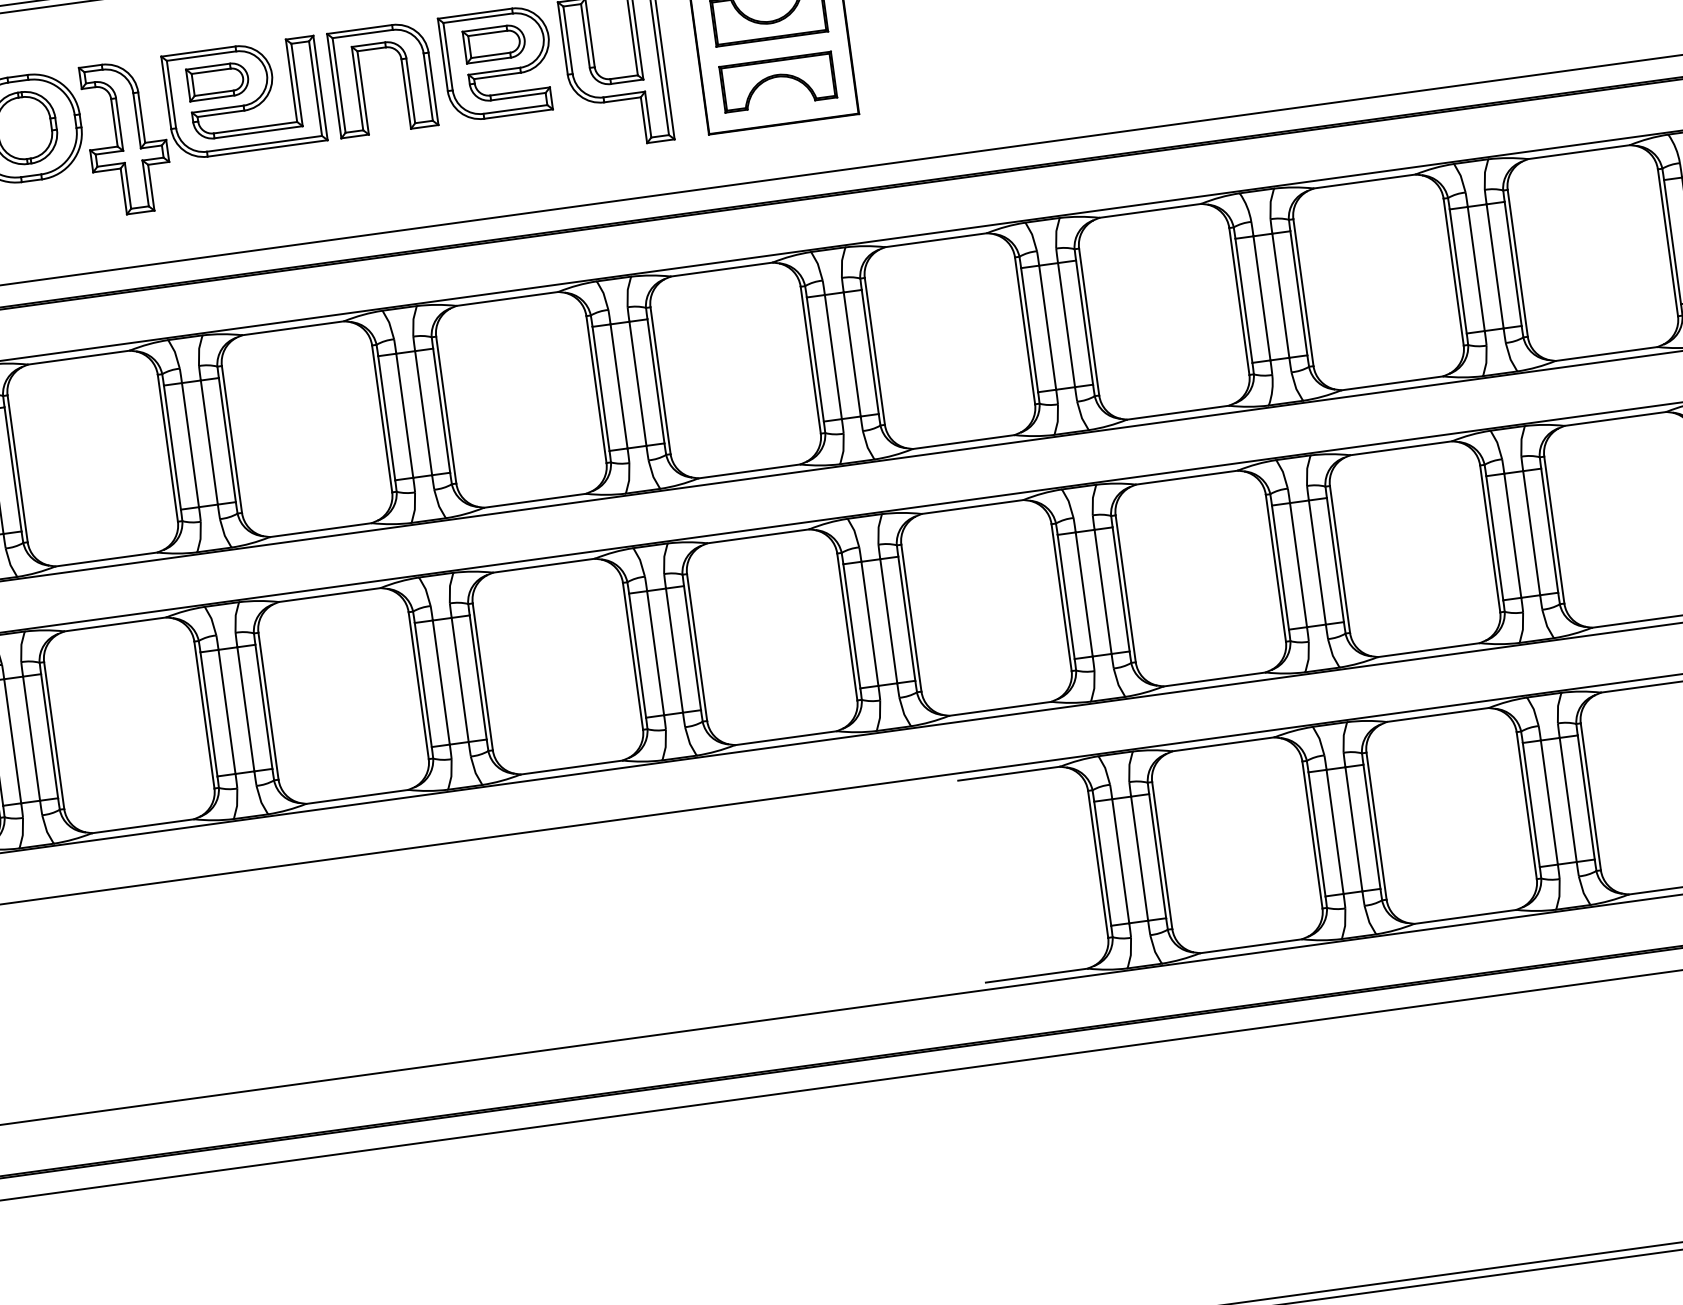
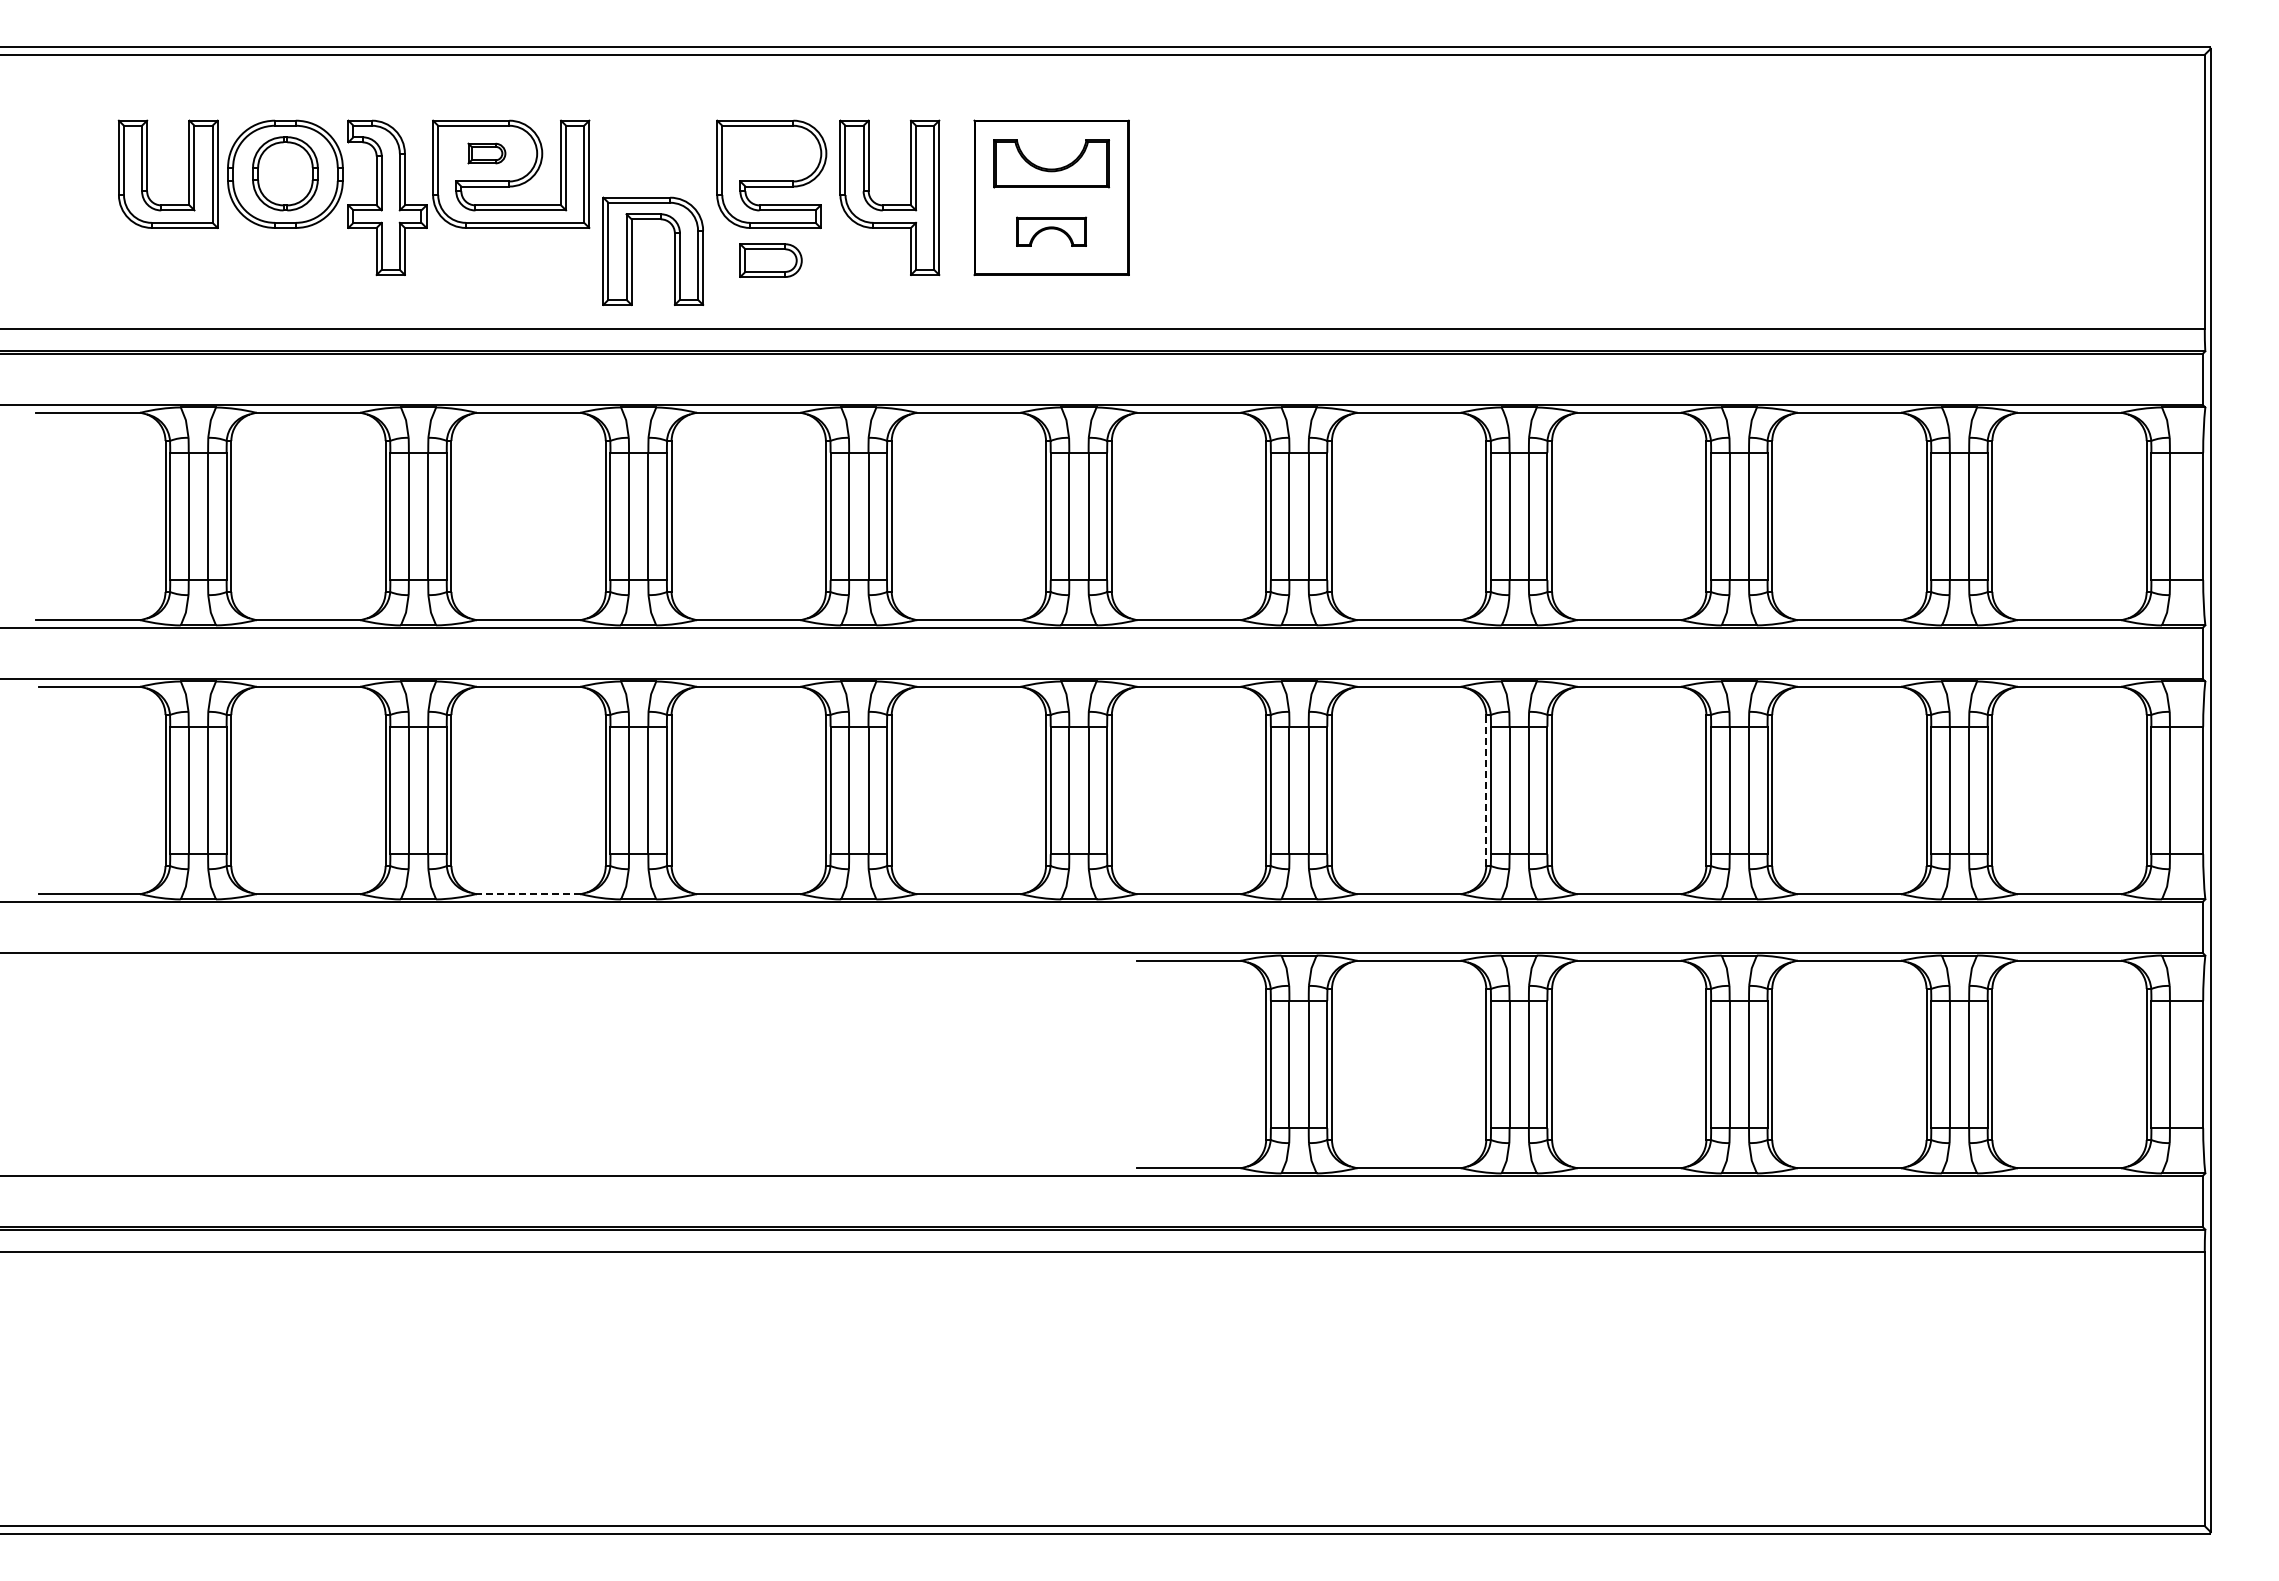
part: (494, 43) -> (770, 260), moved
part: (217, 81) -> (486, 153), size x0.6
part: (362, 81) -> (632, 250), moved
part: (778, 82) -> (1051, 231), size x0.6
line: (1276, 568) -> (1486, 790), solid -> dashed
line: (357, 797) -> (528, 894), solid -> dashed

